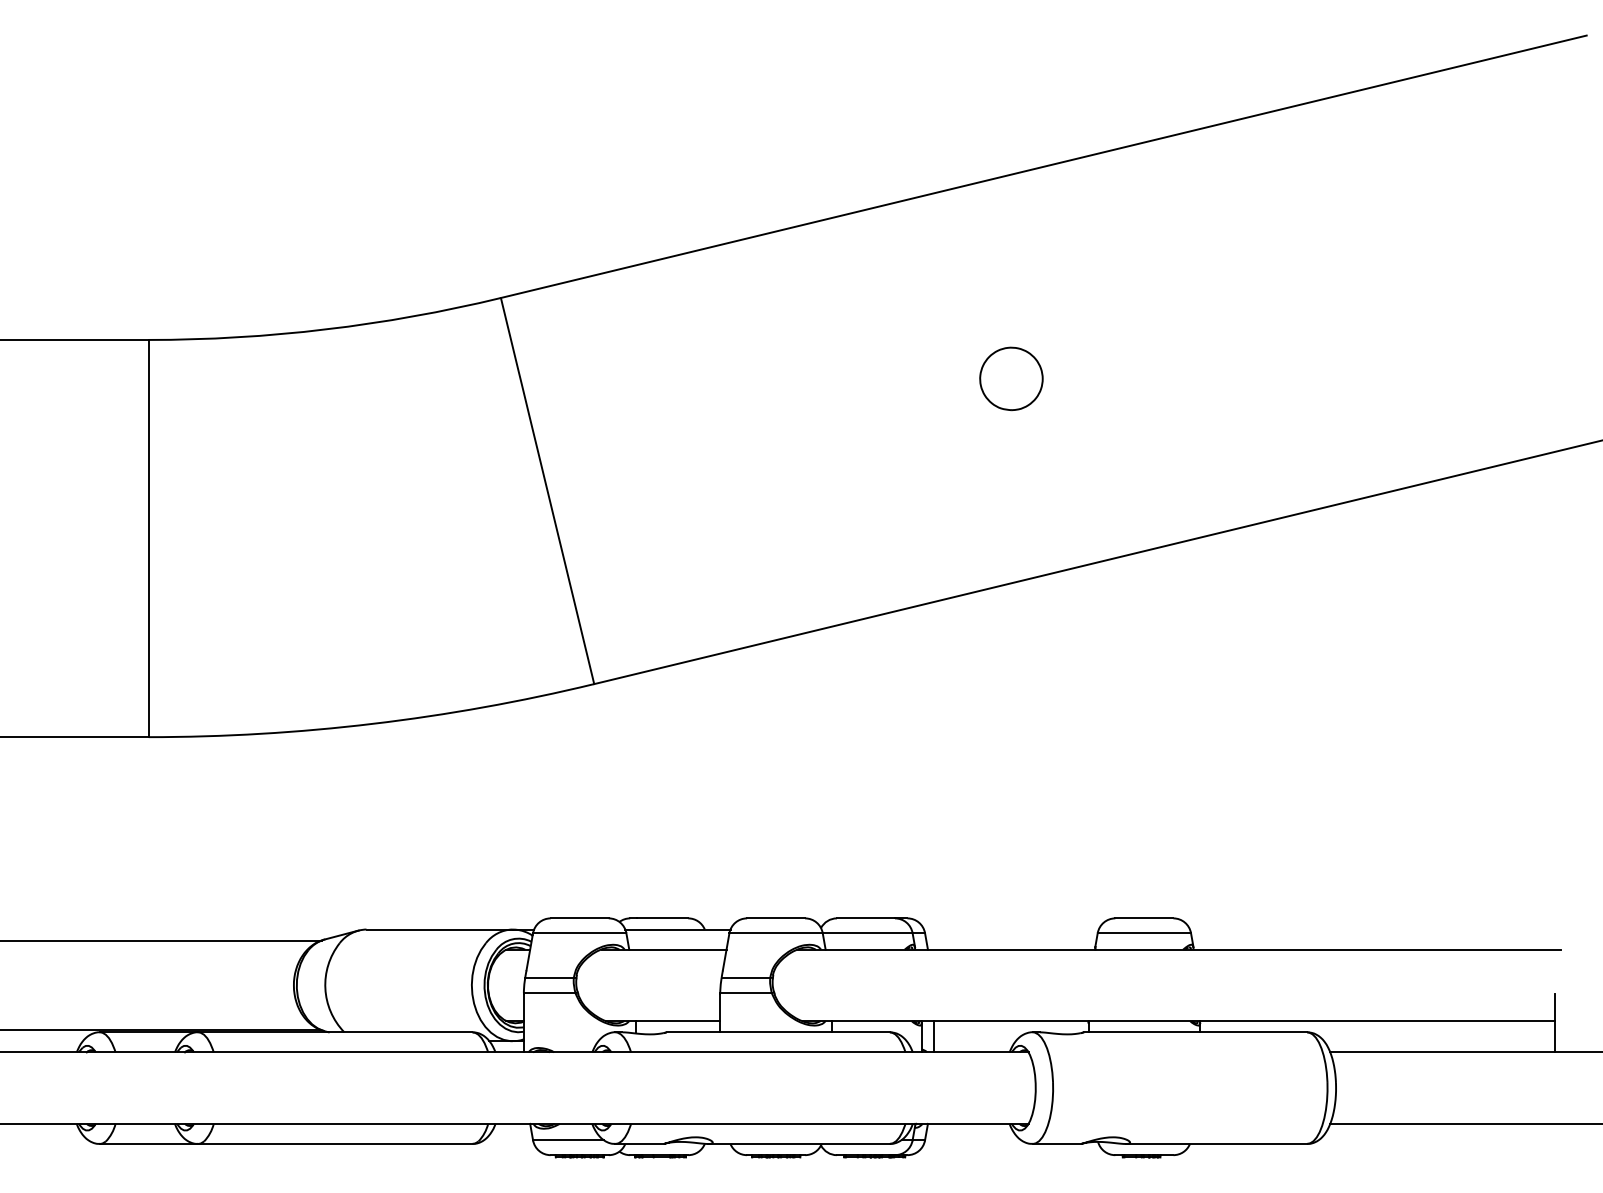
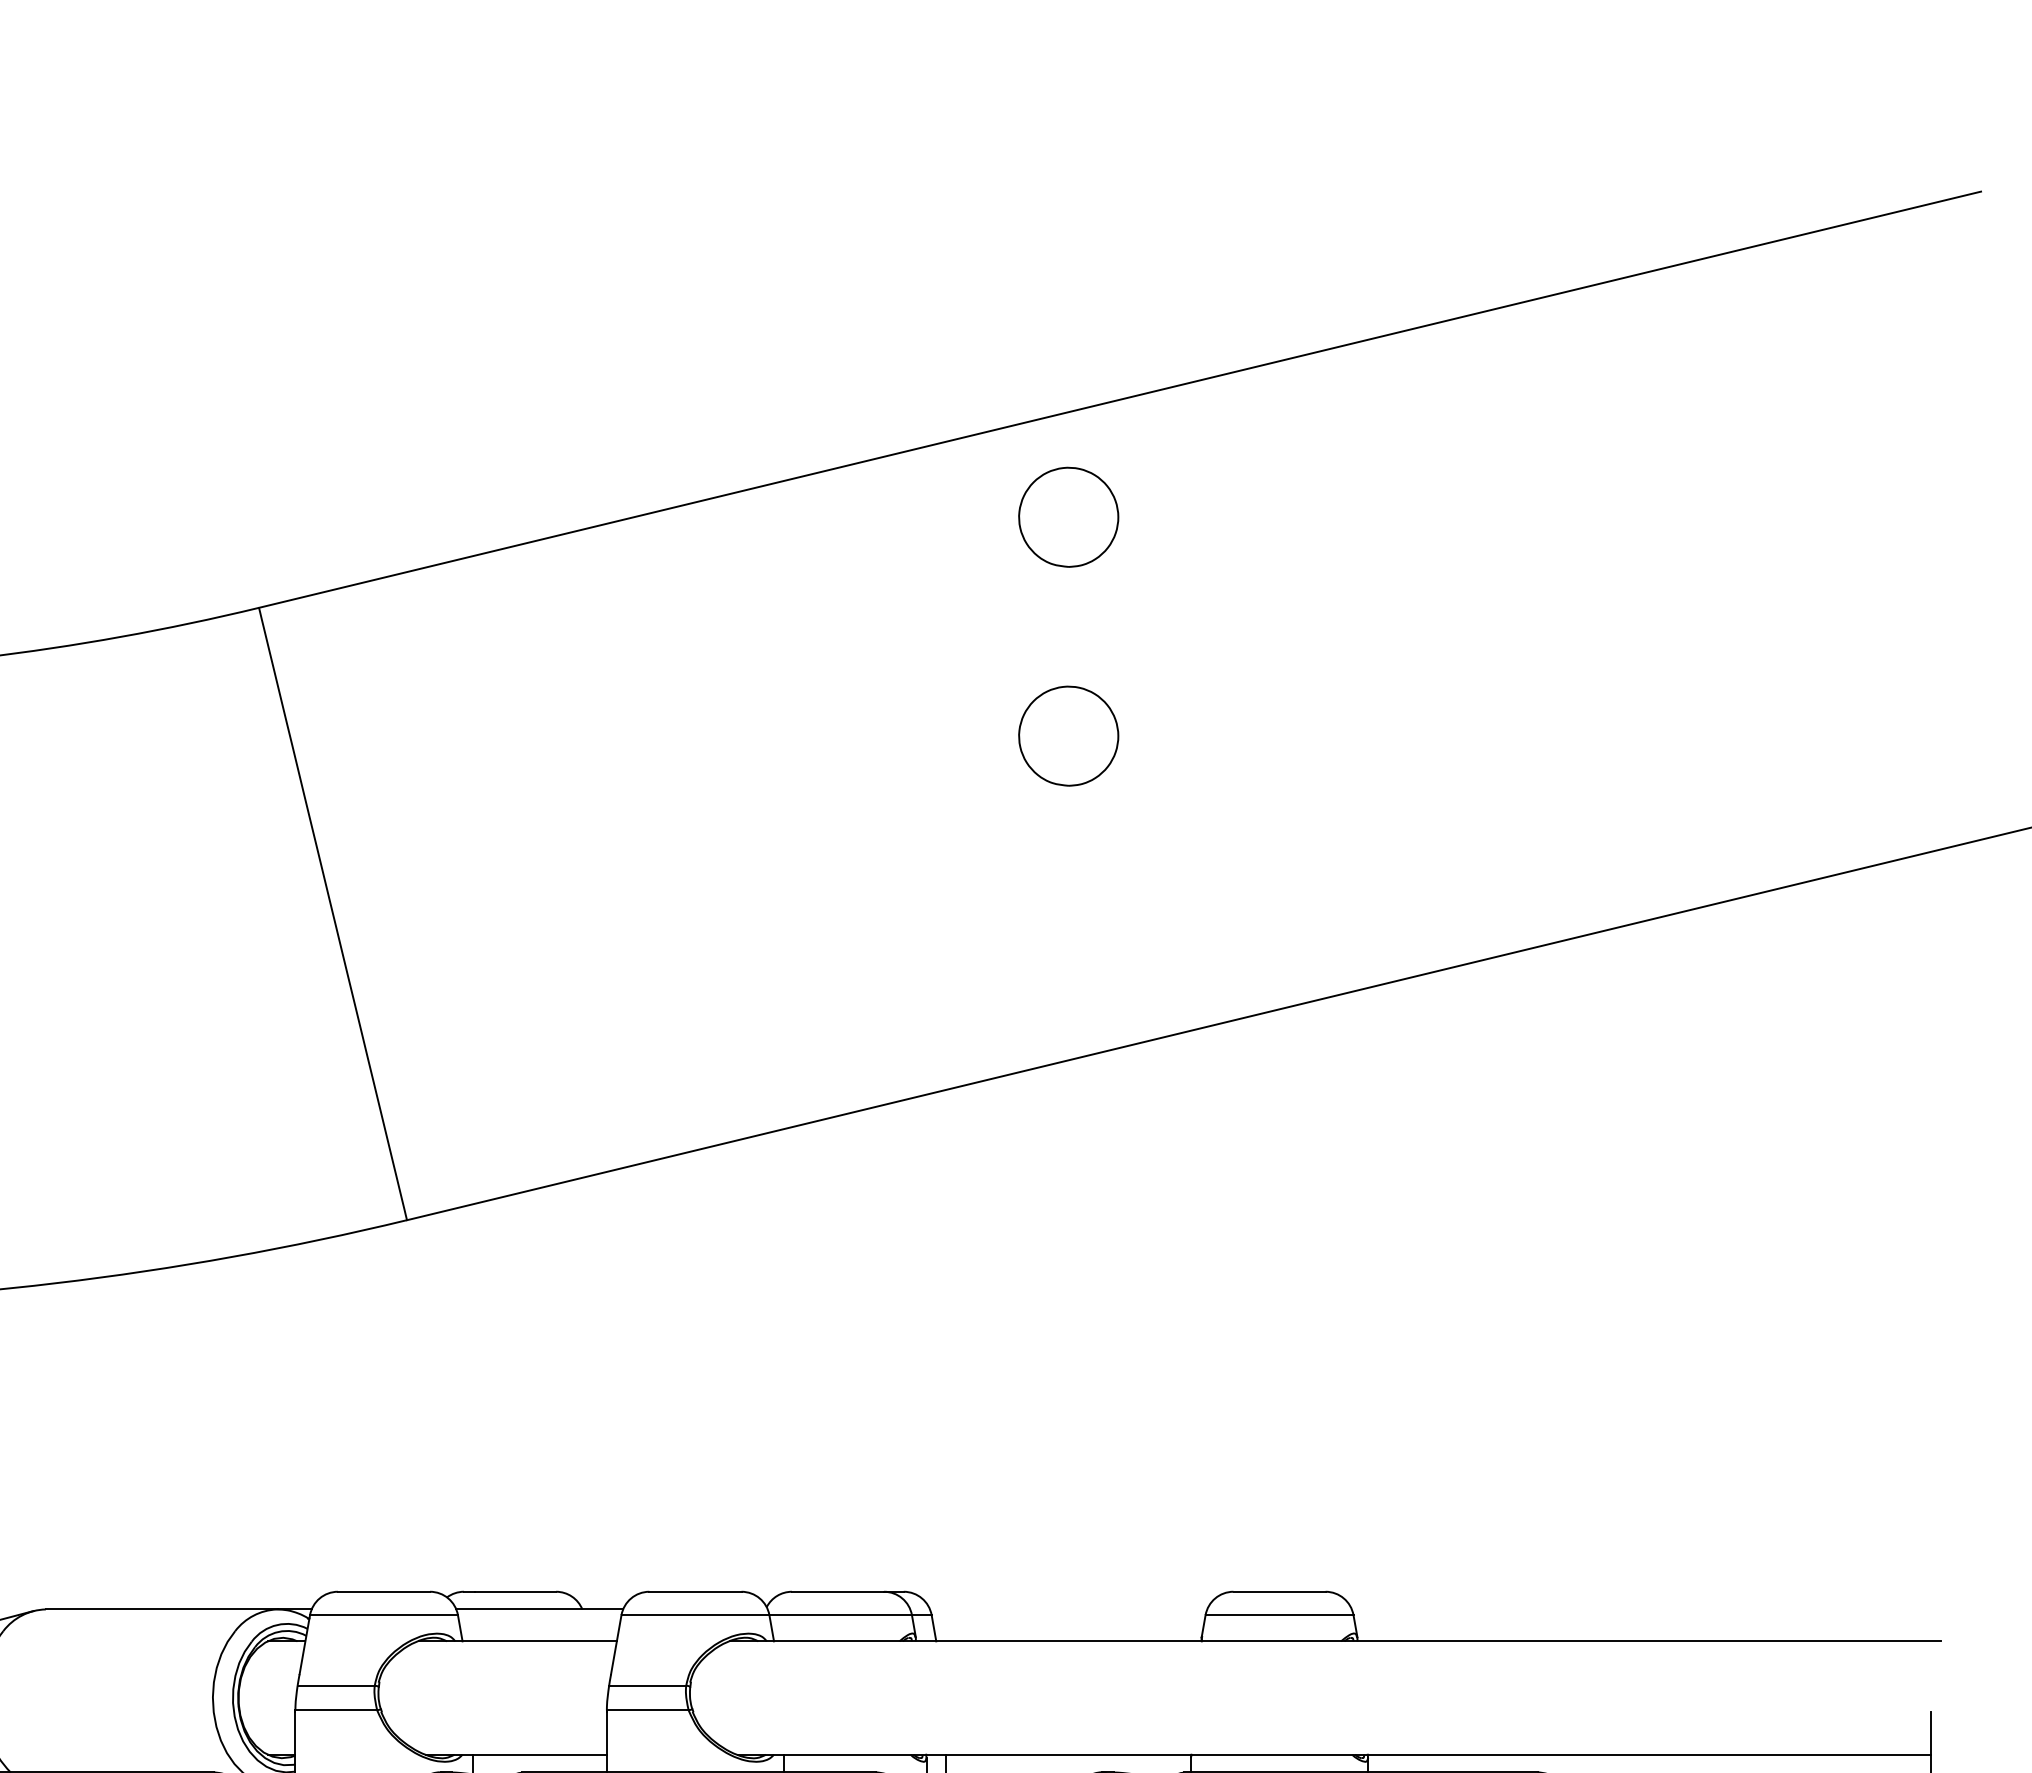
part: (1011, 240) -> (1068, 516), added

